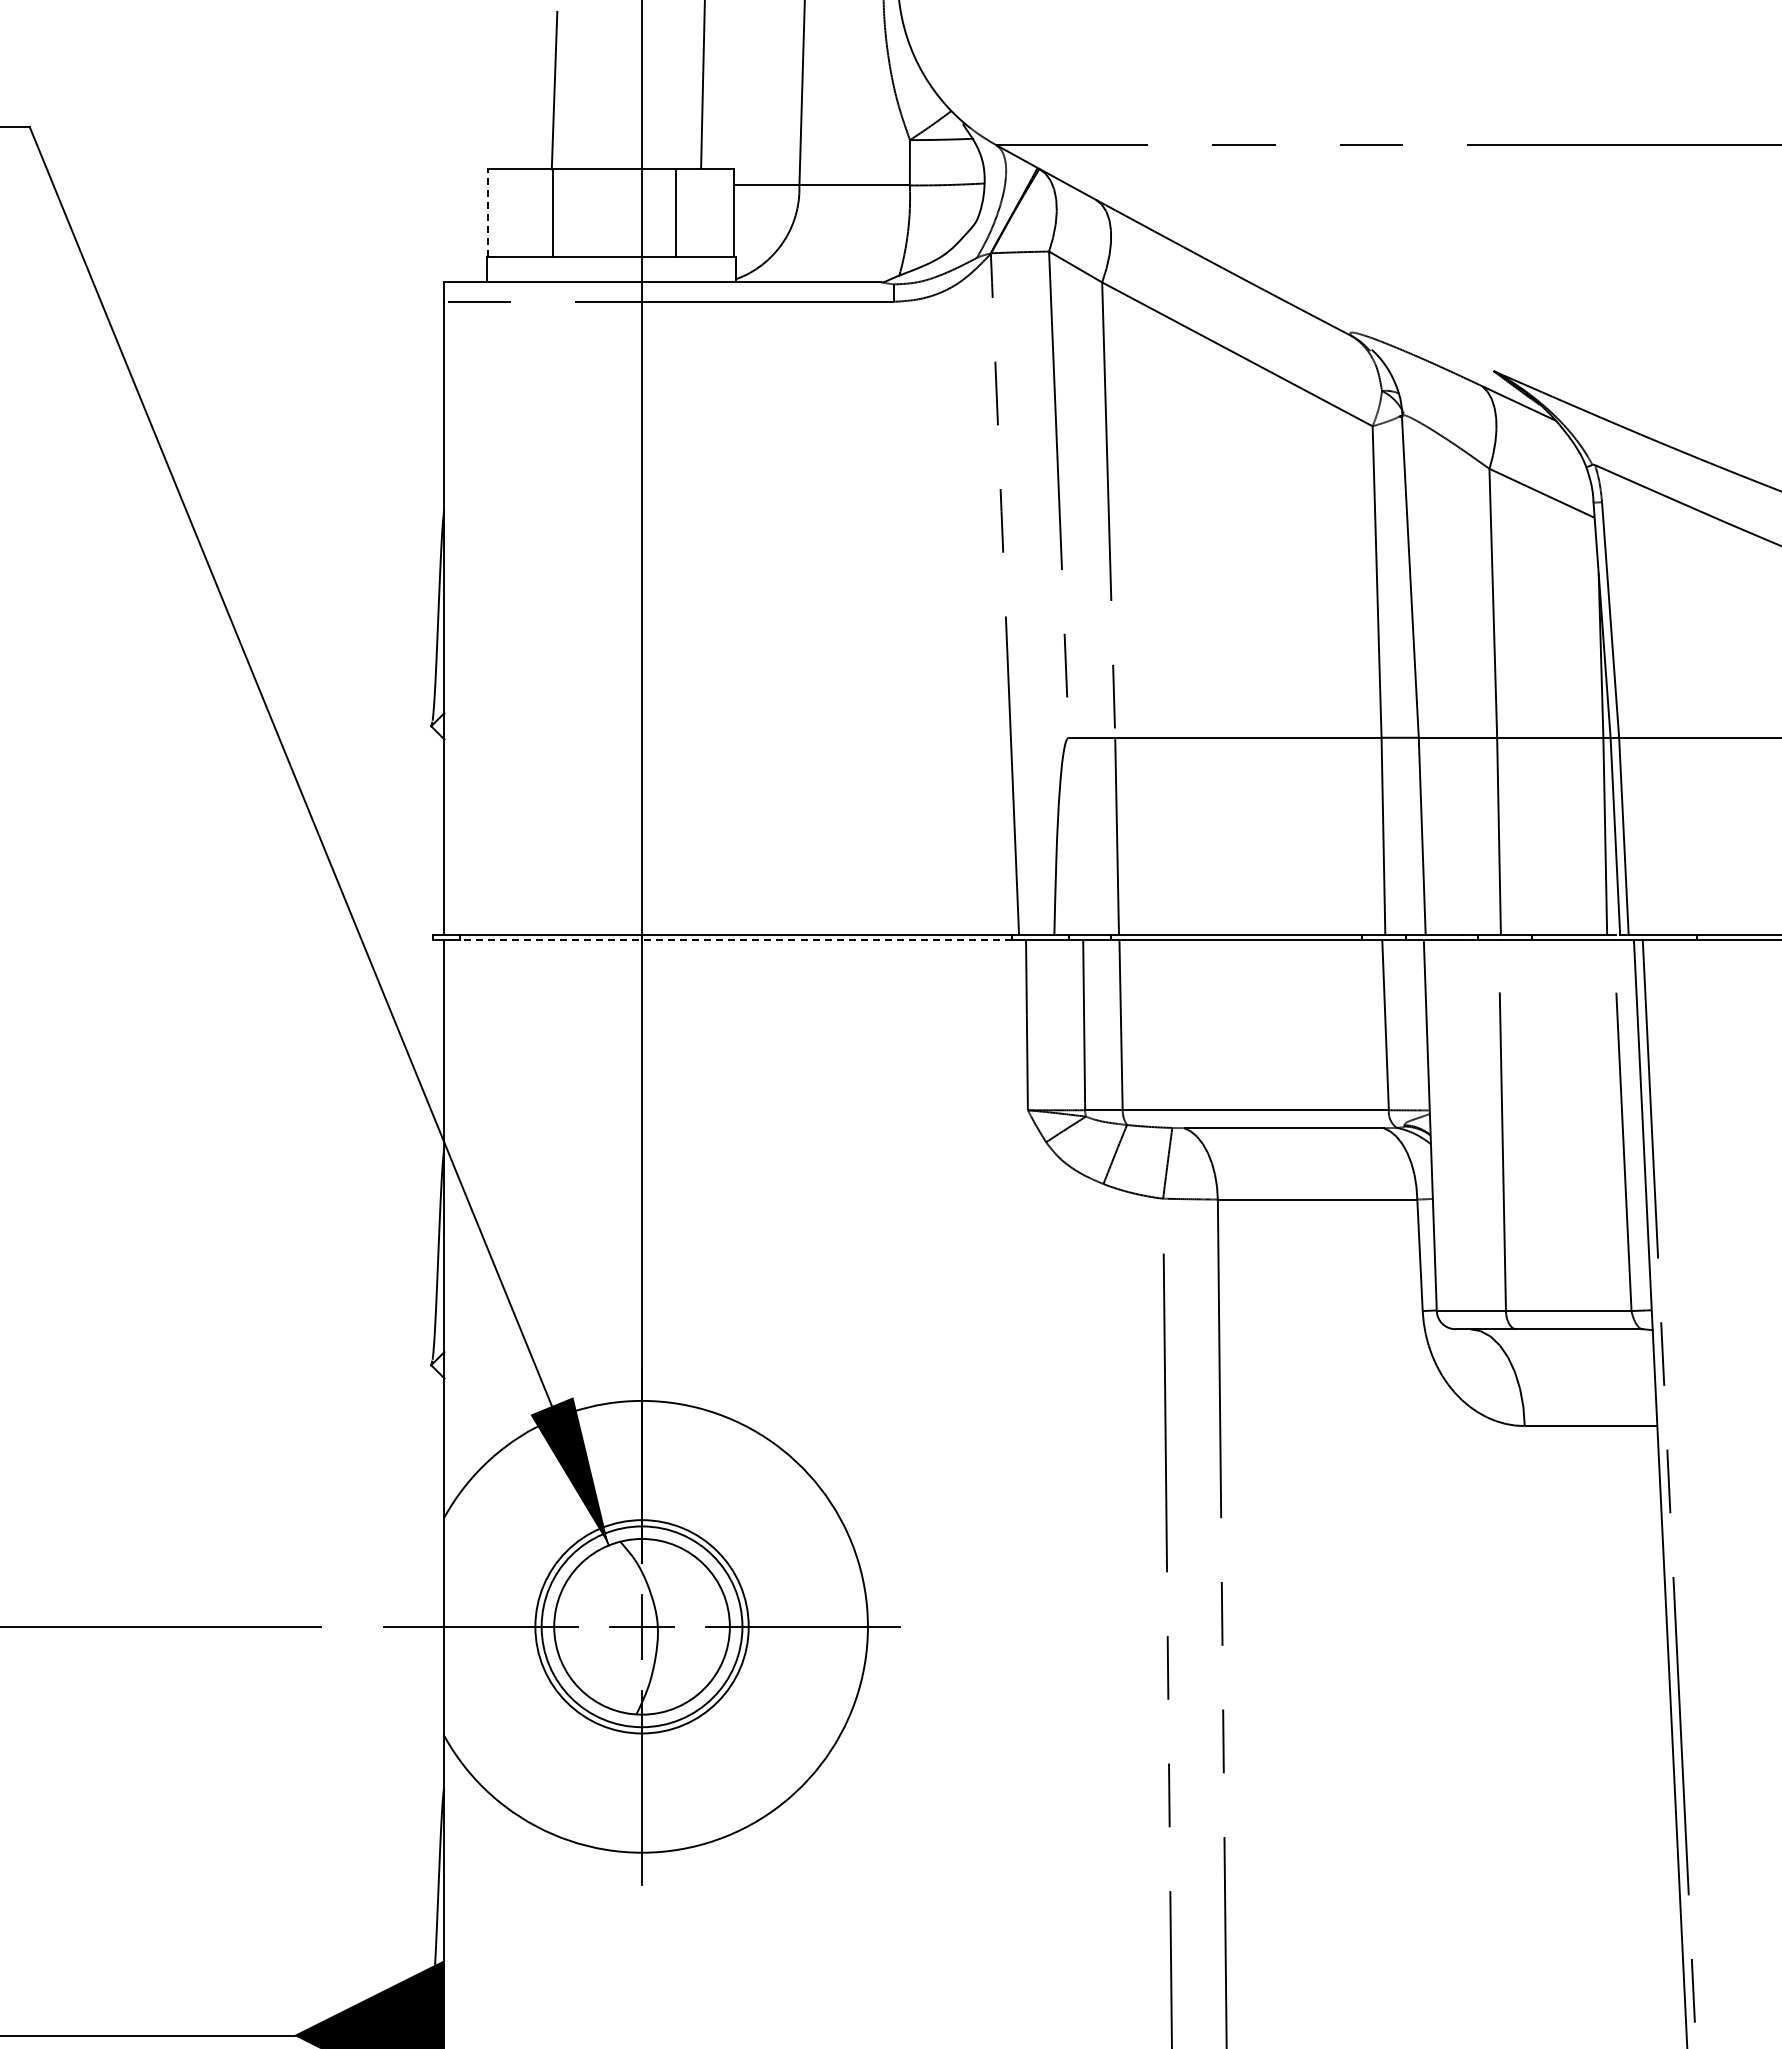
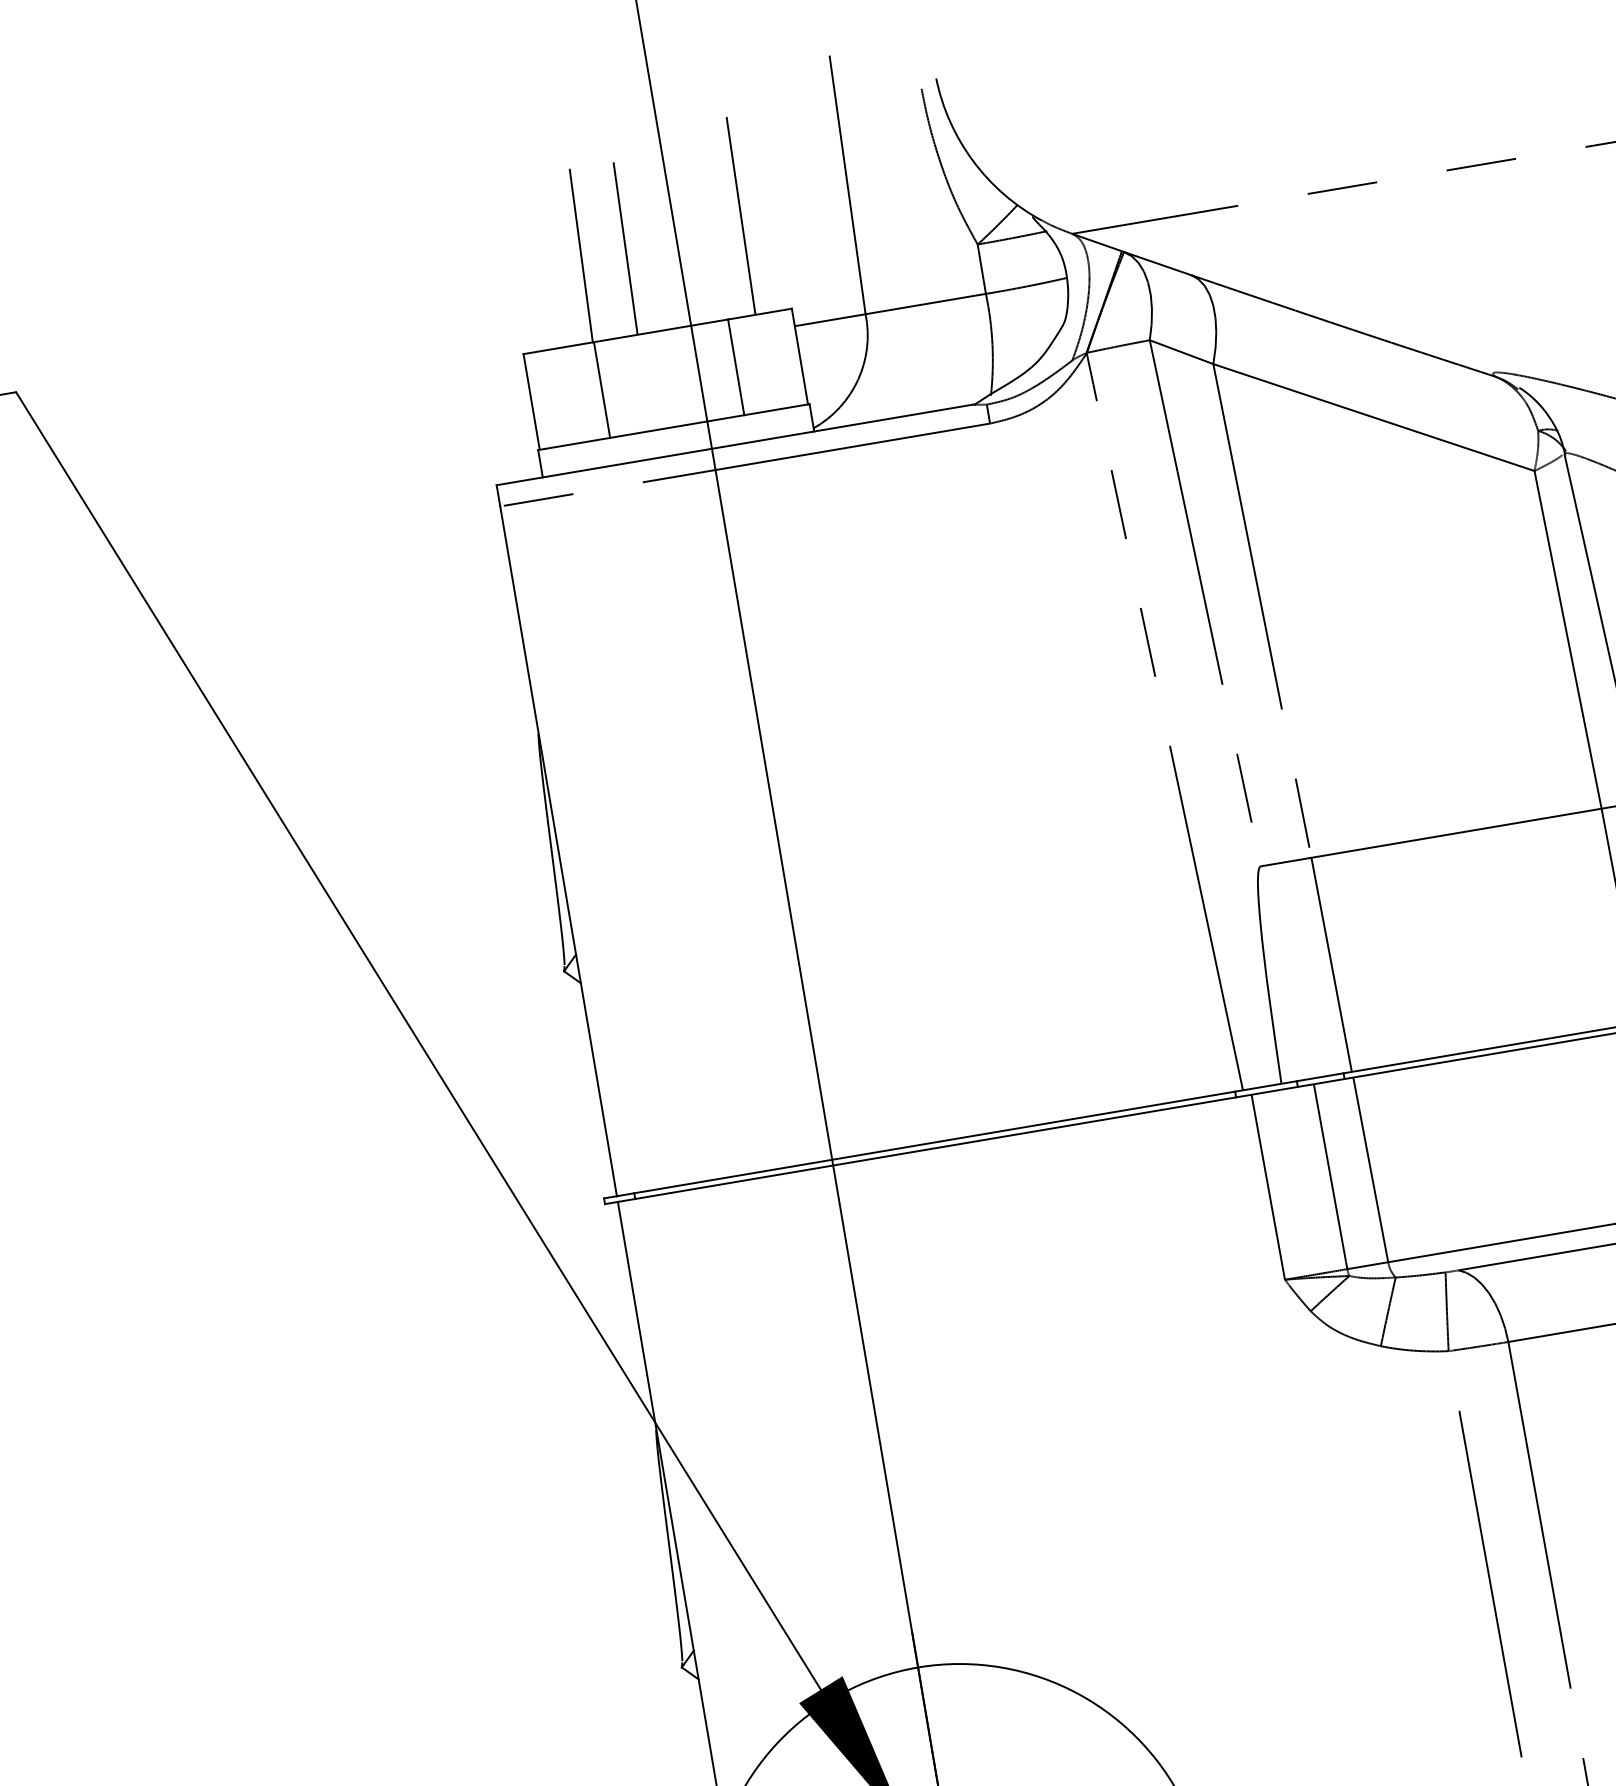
line: (594, 90) -> (624, 248), added
line: (488, 213) -> (531, 402), dashed -> solid
line: (736, 940) -> (936, 1148), dashed -> solid

